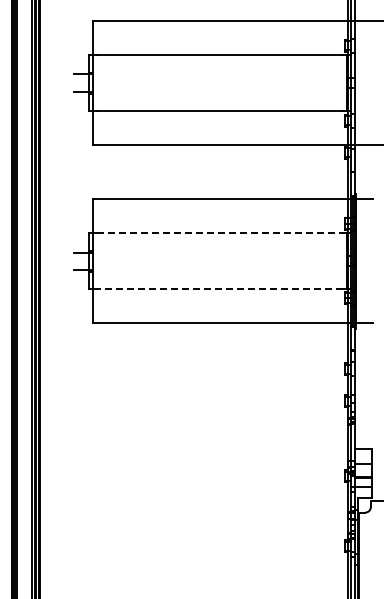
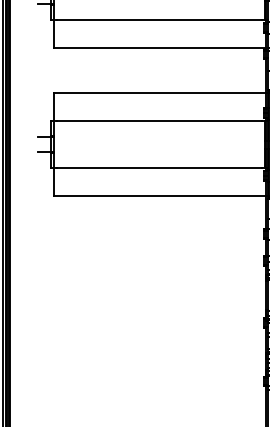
line: (220, 233) -> (159, 121), dashed -> solid
line: (219, 289) -> (158, 168), dashed -> solid

